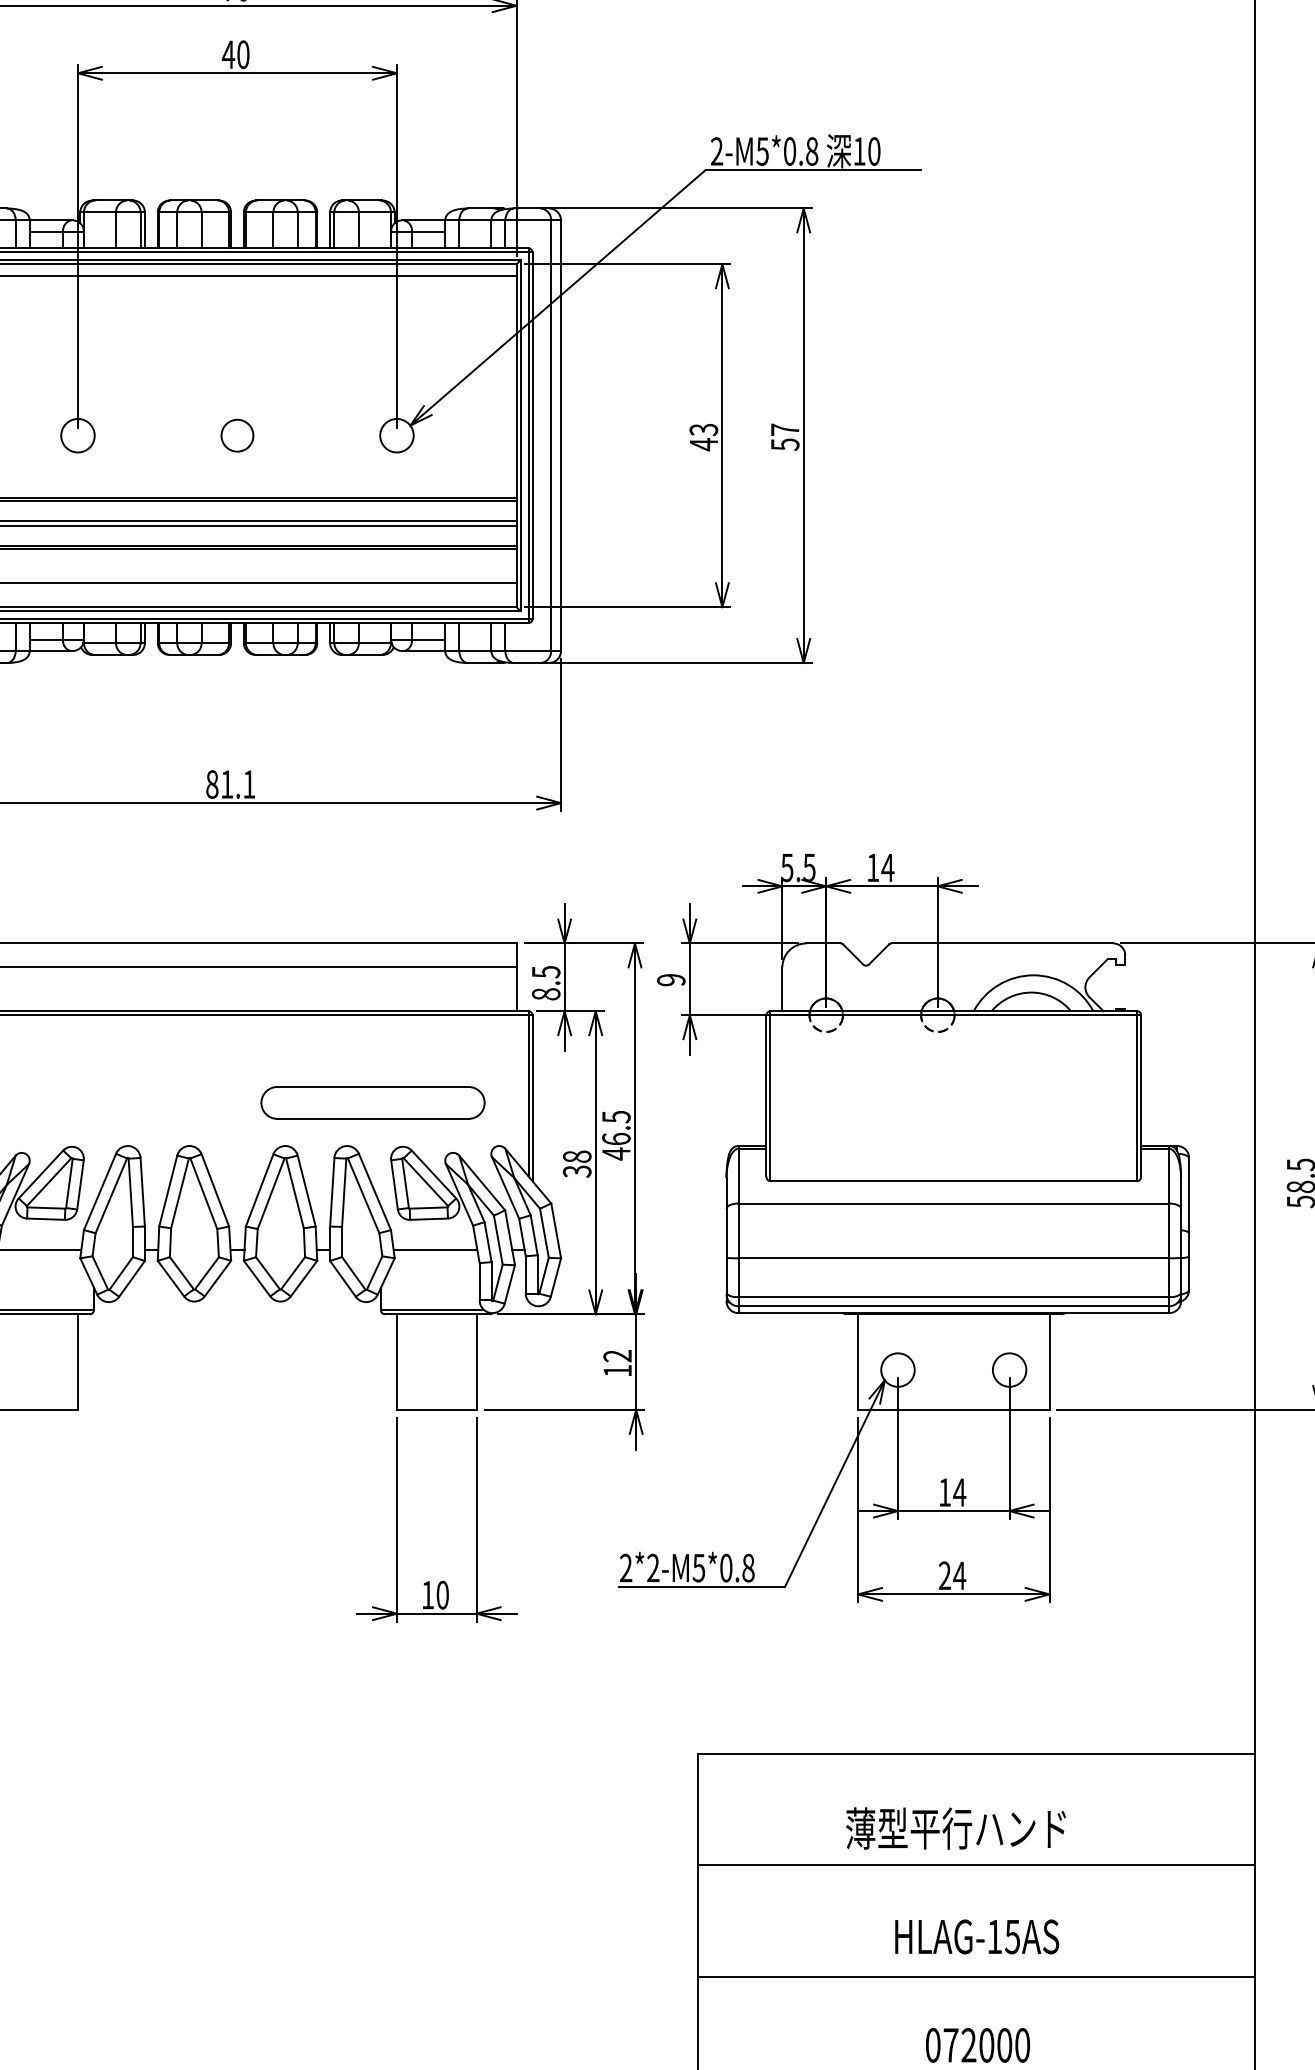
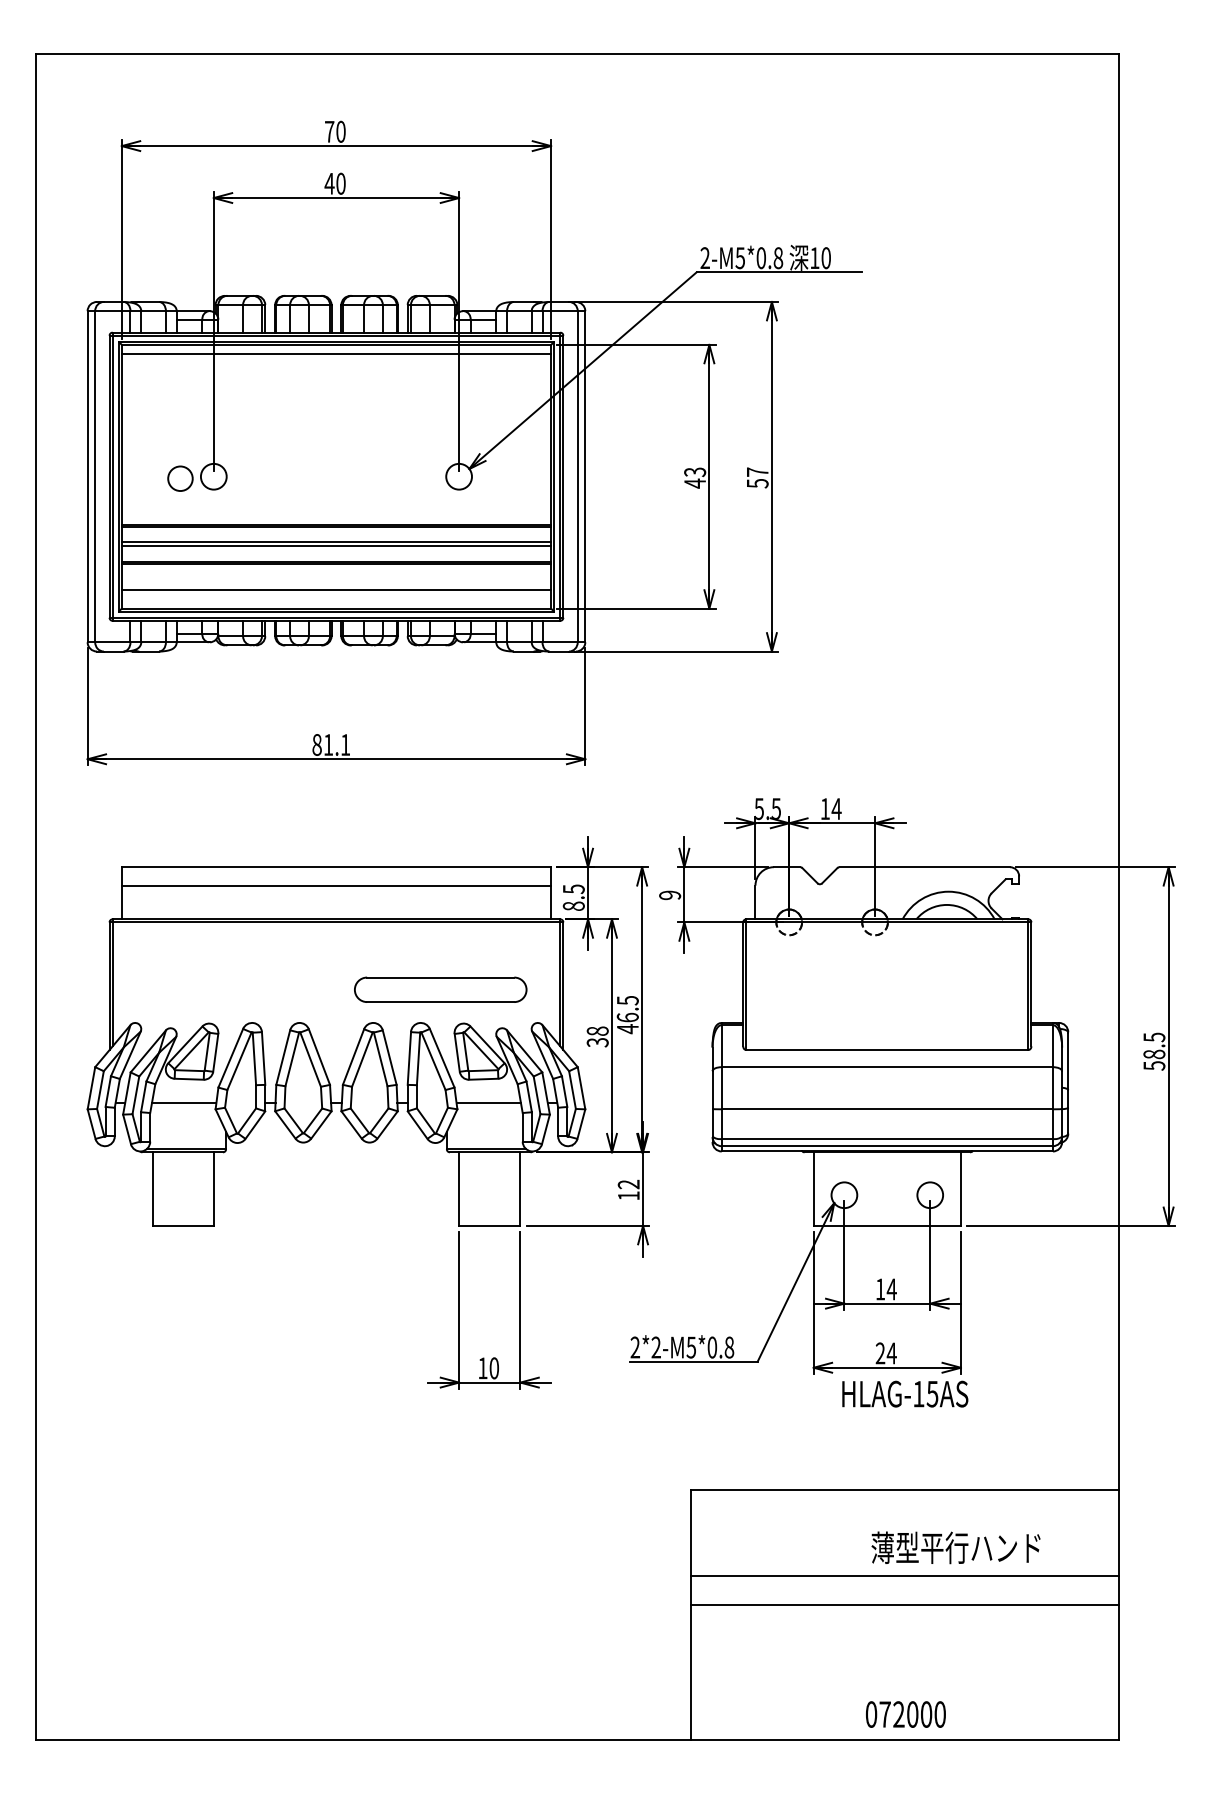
circle: (237, 435) -> (180, 478), moved
text: (955, 1828) -> (955, 1547), moved
text: (977, 1936) -> (905, 1393), moved
line: (976, 1976) -> (904, 1604), moved

